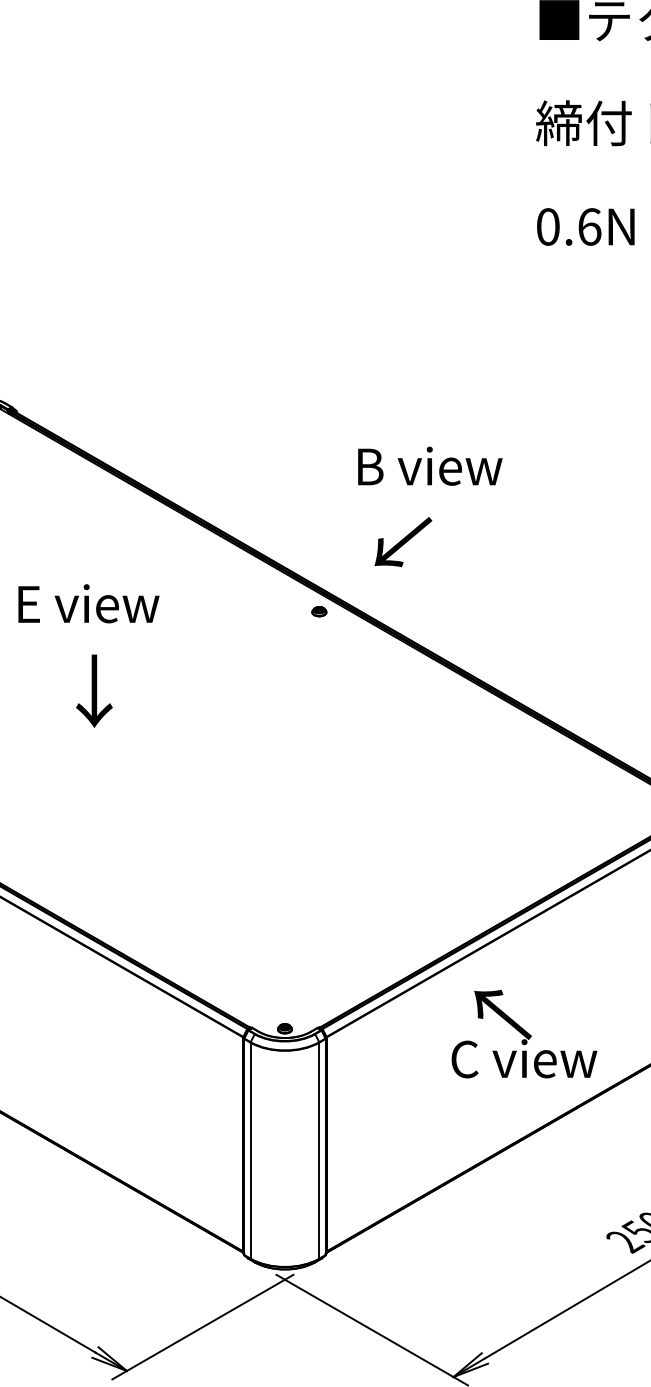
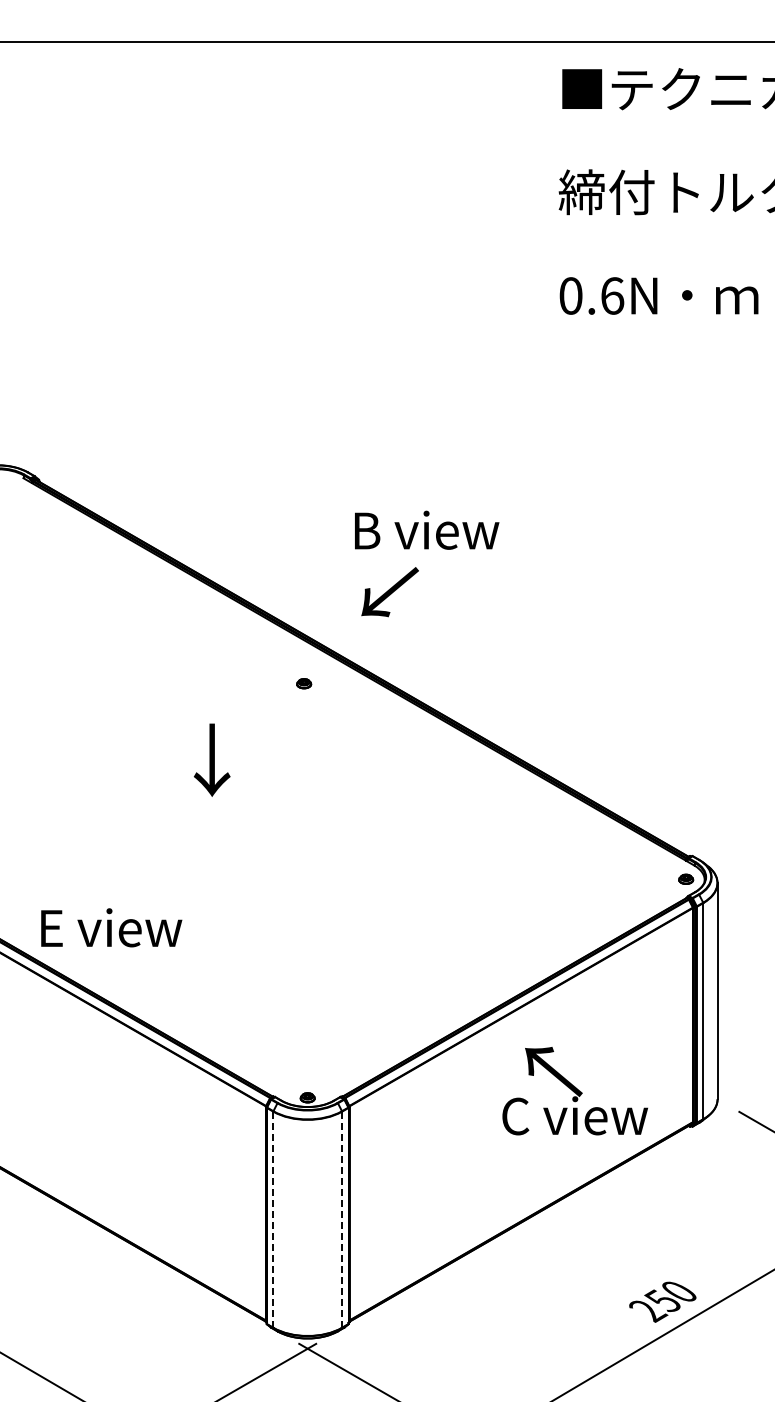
text: (430, 465) -> (427, 529), moved
text: (402, 542) -> (389, 592), moved
text: (88, 603) -> (111, 927), moved
part: (319, 611) -> (304, 683), moved
text: (93, 690) -> (211, 759), moved
text: (523, 1034) -> (574, 1091), moved
line: (319, 1150) -> (342, 1219), solid -> dashed
line: (250, 1151) -> (273, 1220), solid -> dashed

